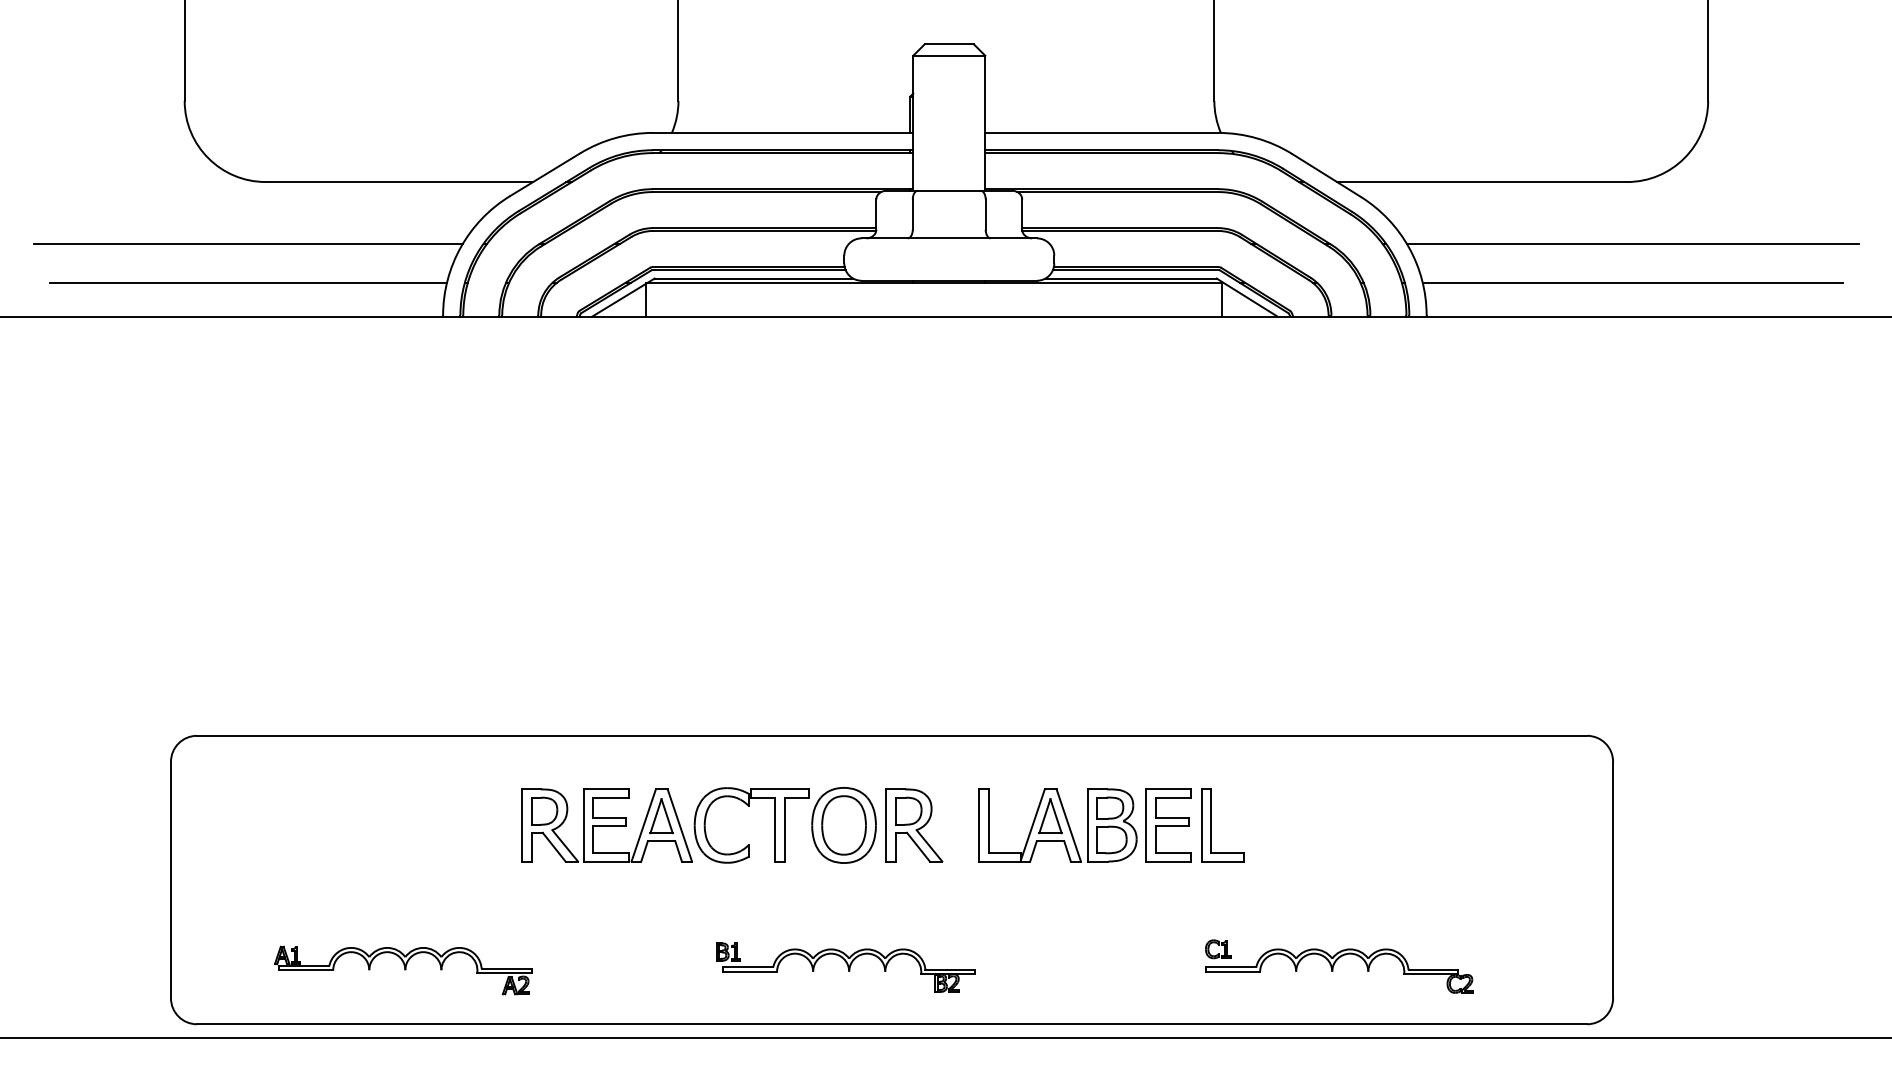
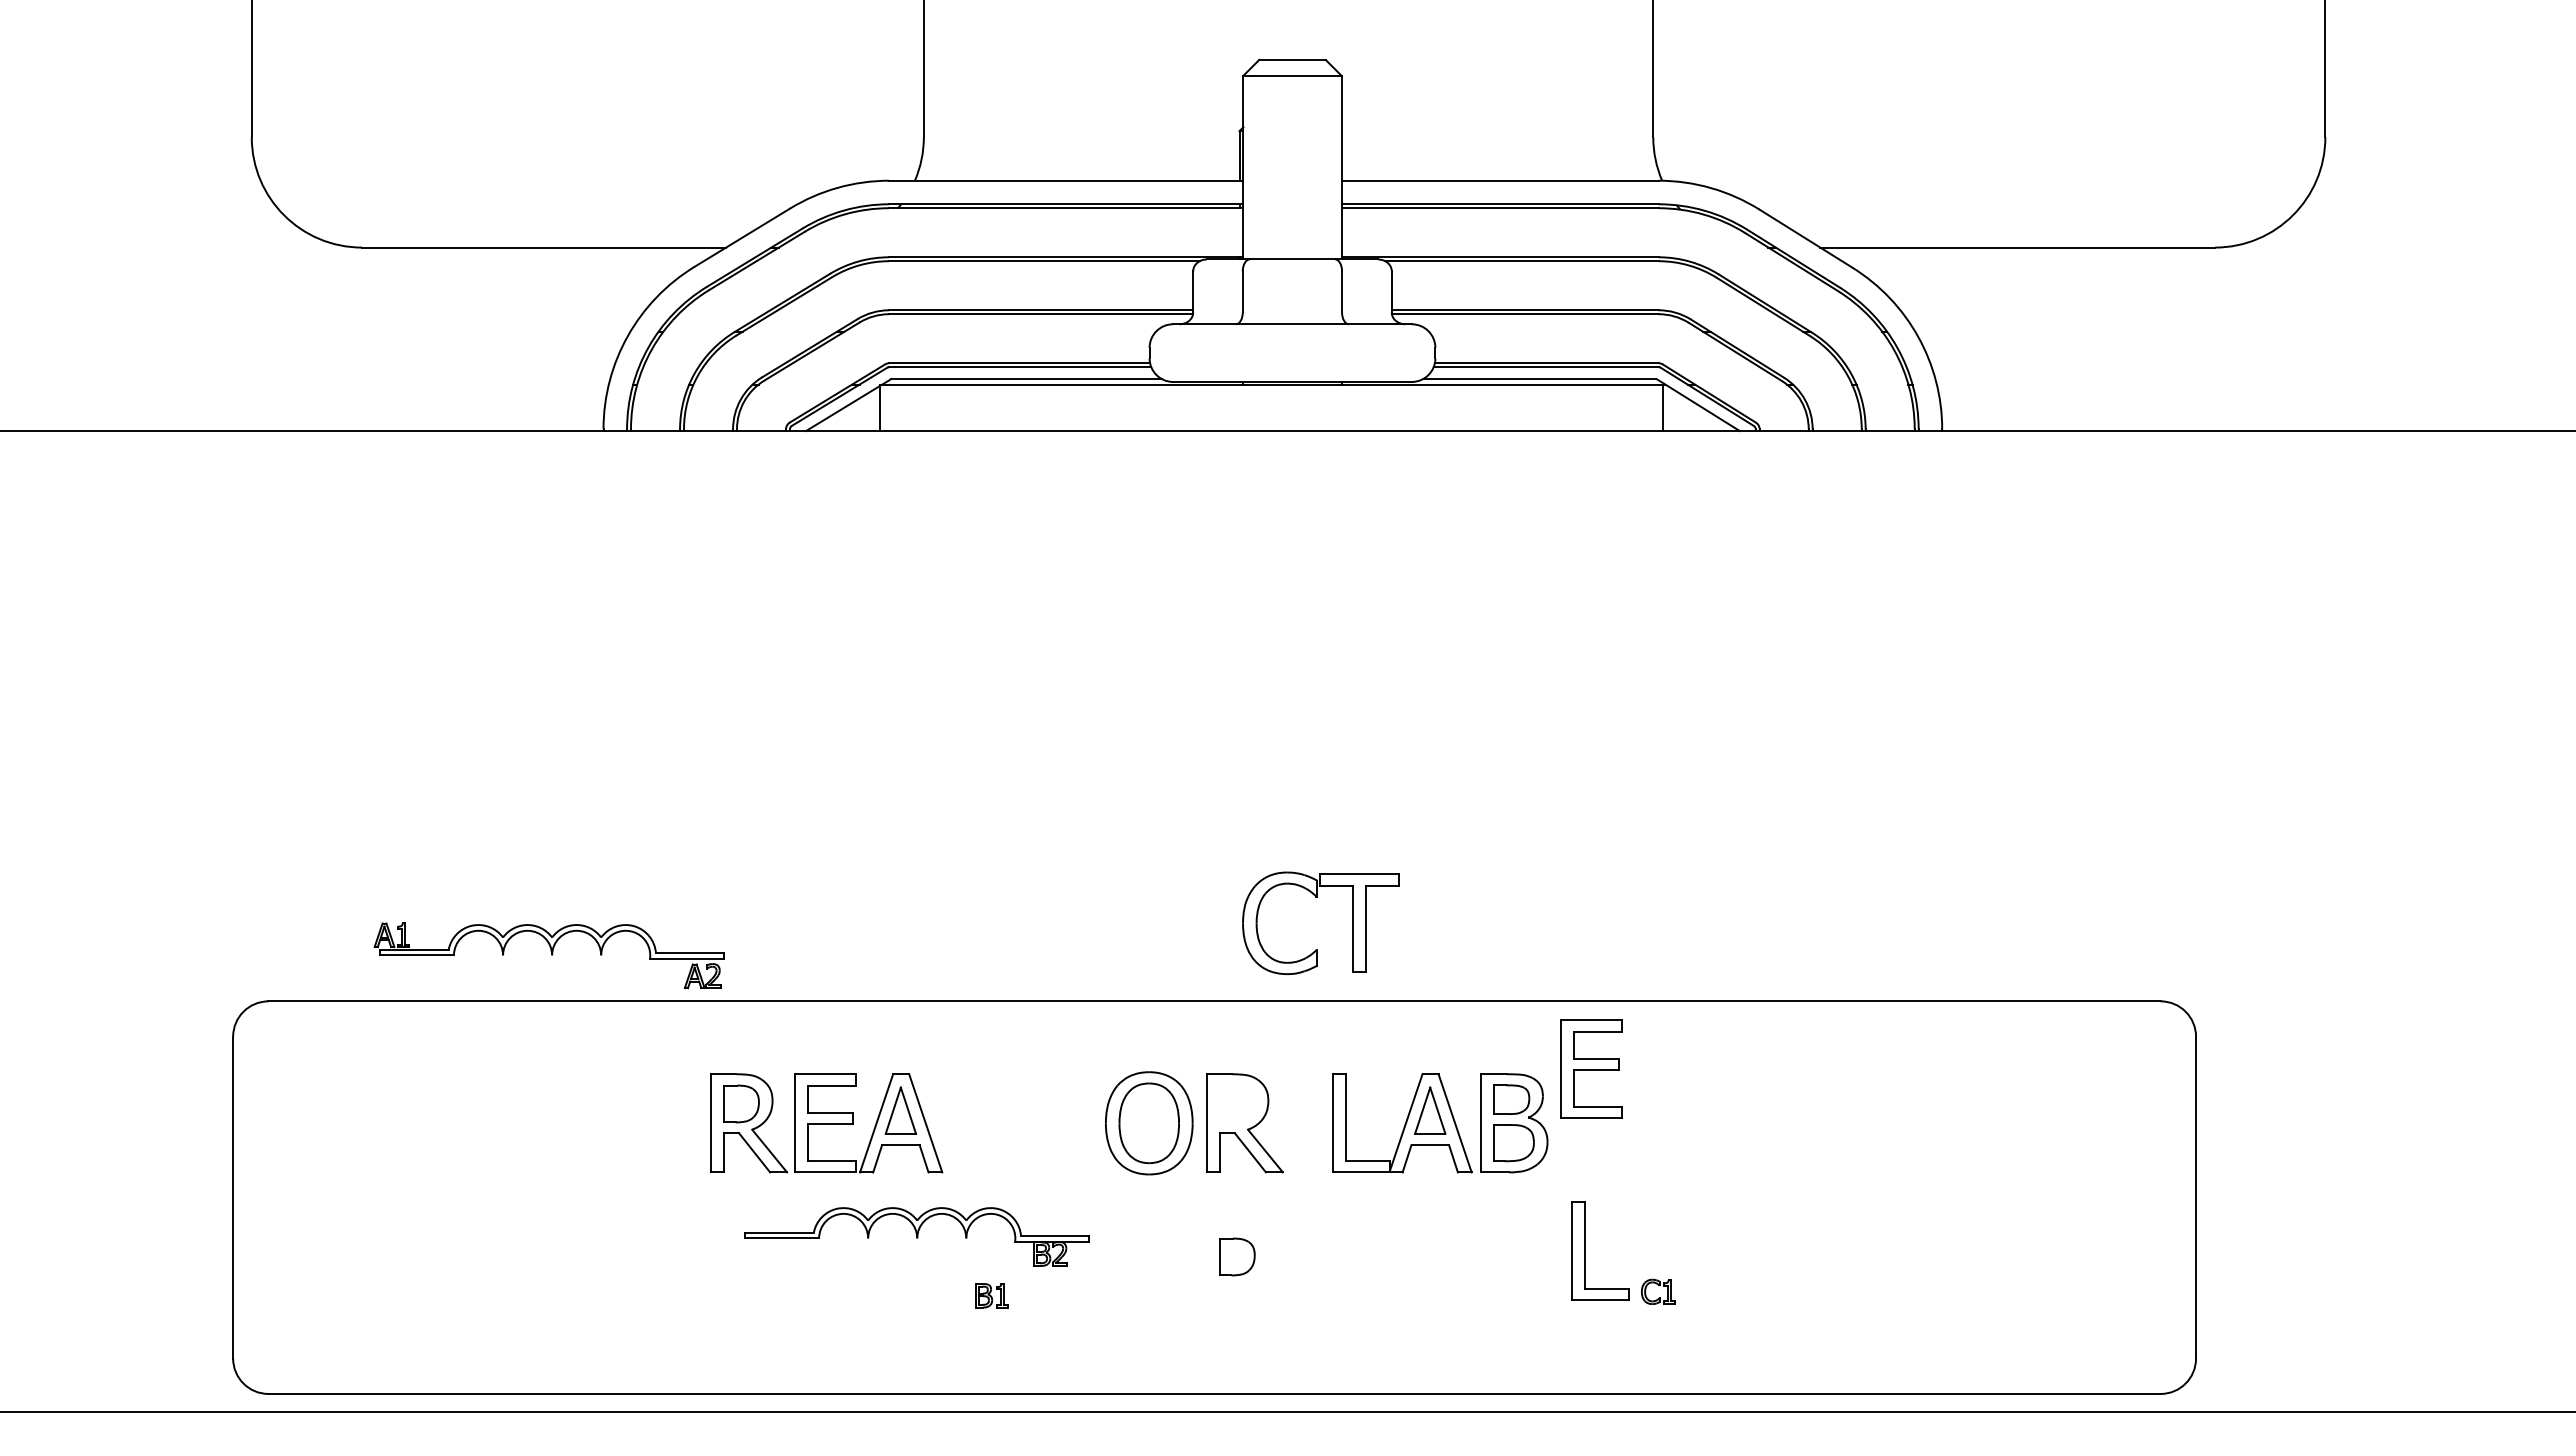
line: (248, 243) -> (338, 331), removed
line: (1632, 243) -> (2222, 331), removed
line: (248, 282) -> (338, 384), removed
line: (1632, 282) -> (2222, 384), removed
part: (749, 806) -> (1317, 897), moved
part: (908, 810) -> (1237, 1256), moved
part: (1168, 824) -> (1591, 1068), moved
part: (1211, 824) -> (1585, 1250), moved
part: (1333, 968) -> (1815, 1317), removed
part: (402, 970) -> (548, 955), moved
part: (848, 970) -> (916, 1236), moved

